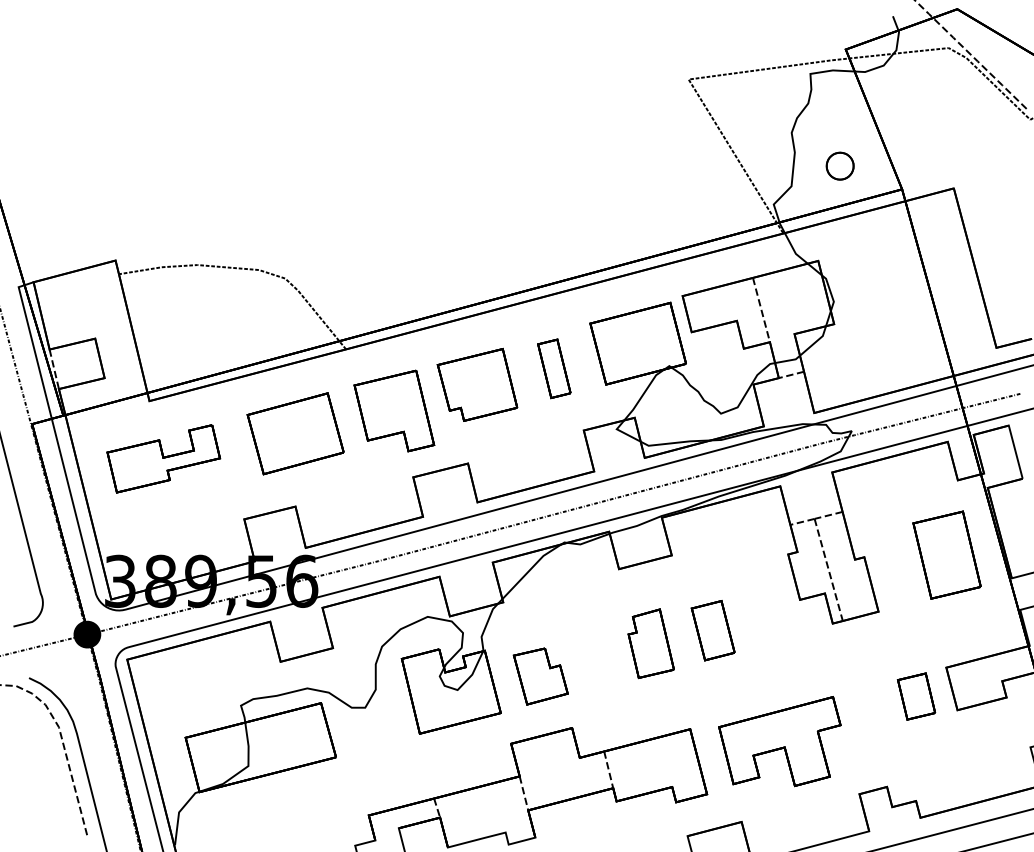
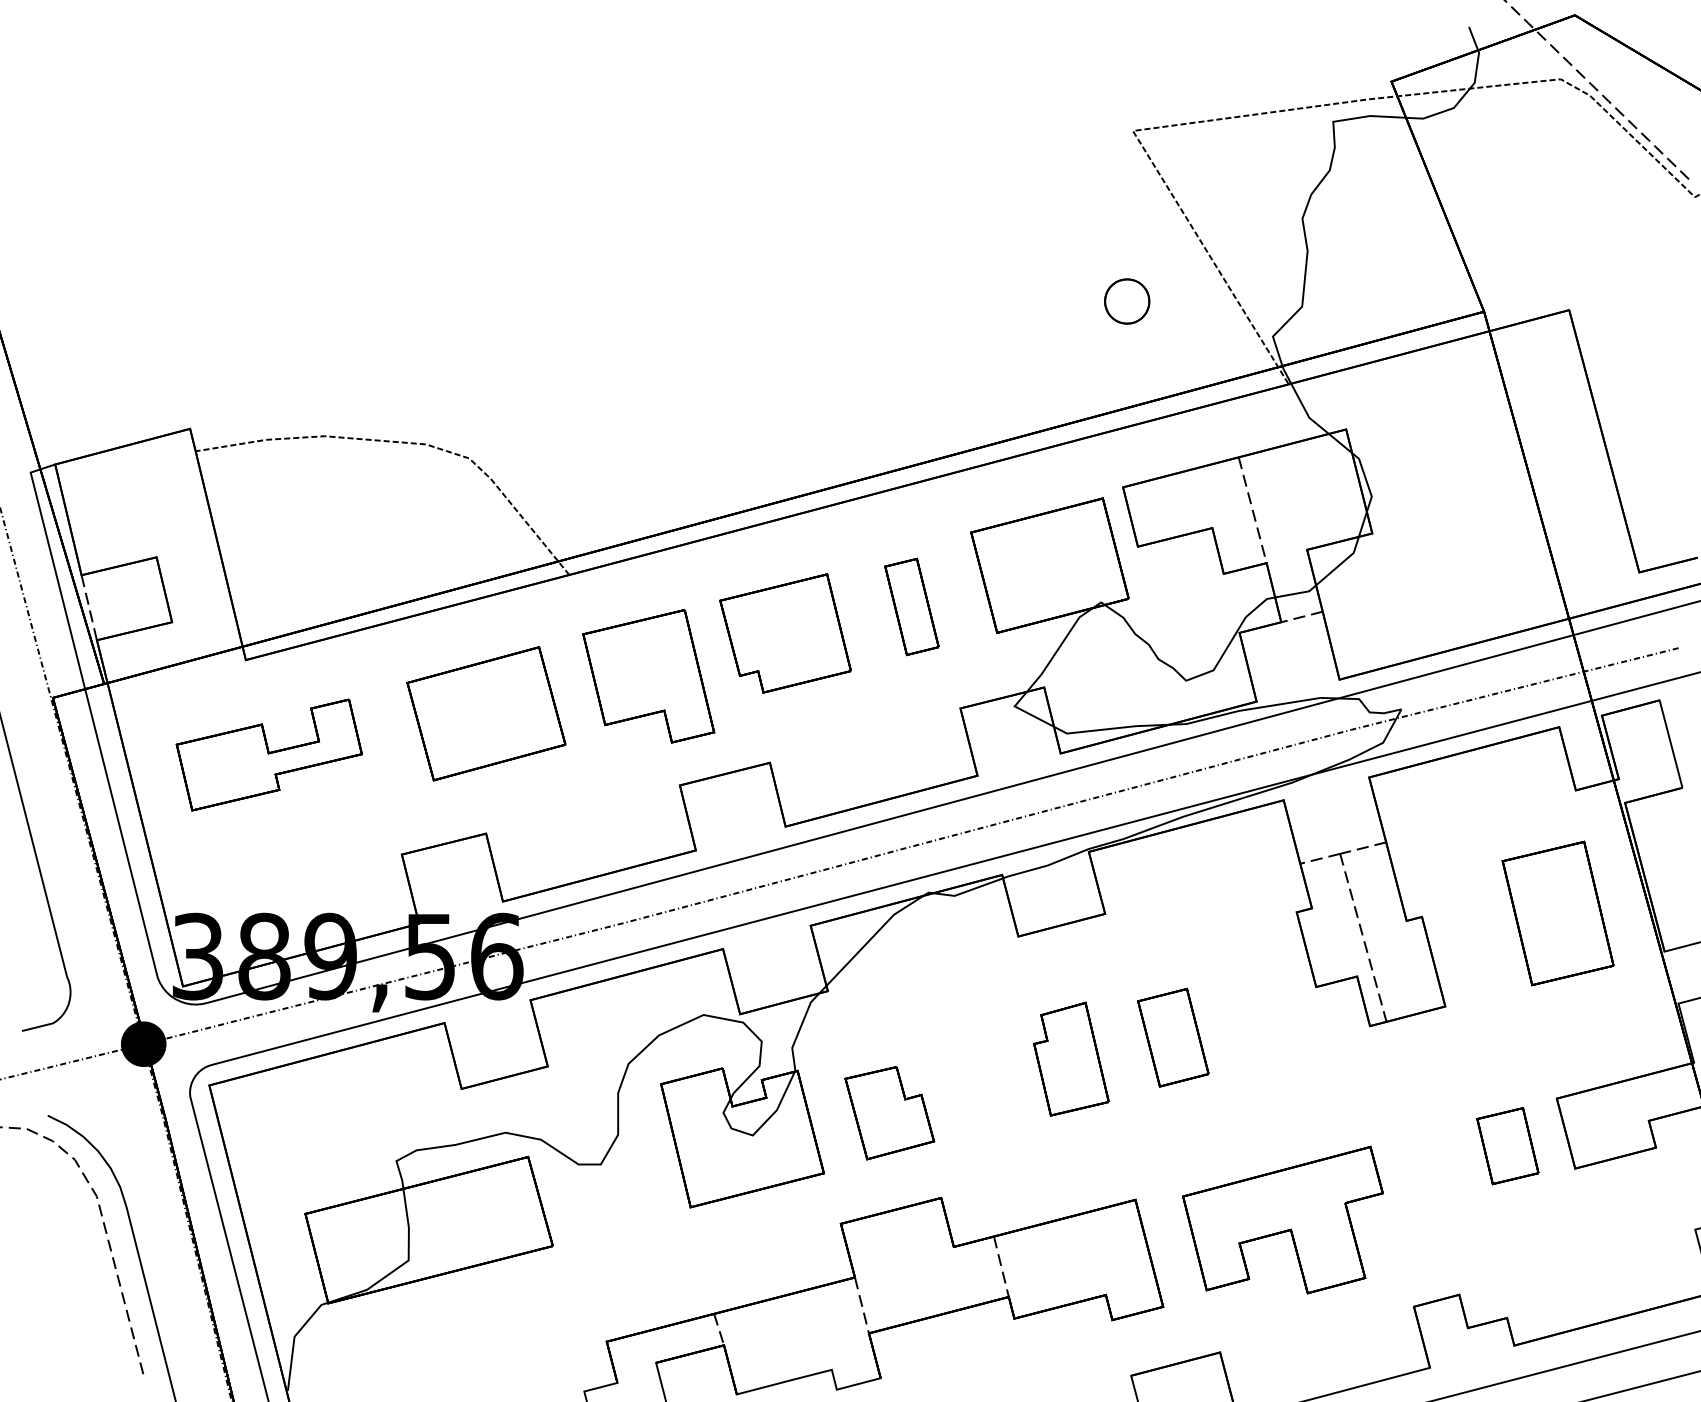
part: (839, 165) -> (1126, 300), moved

